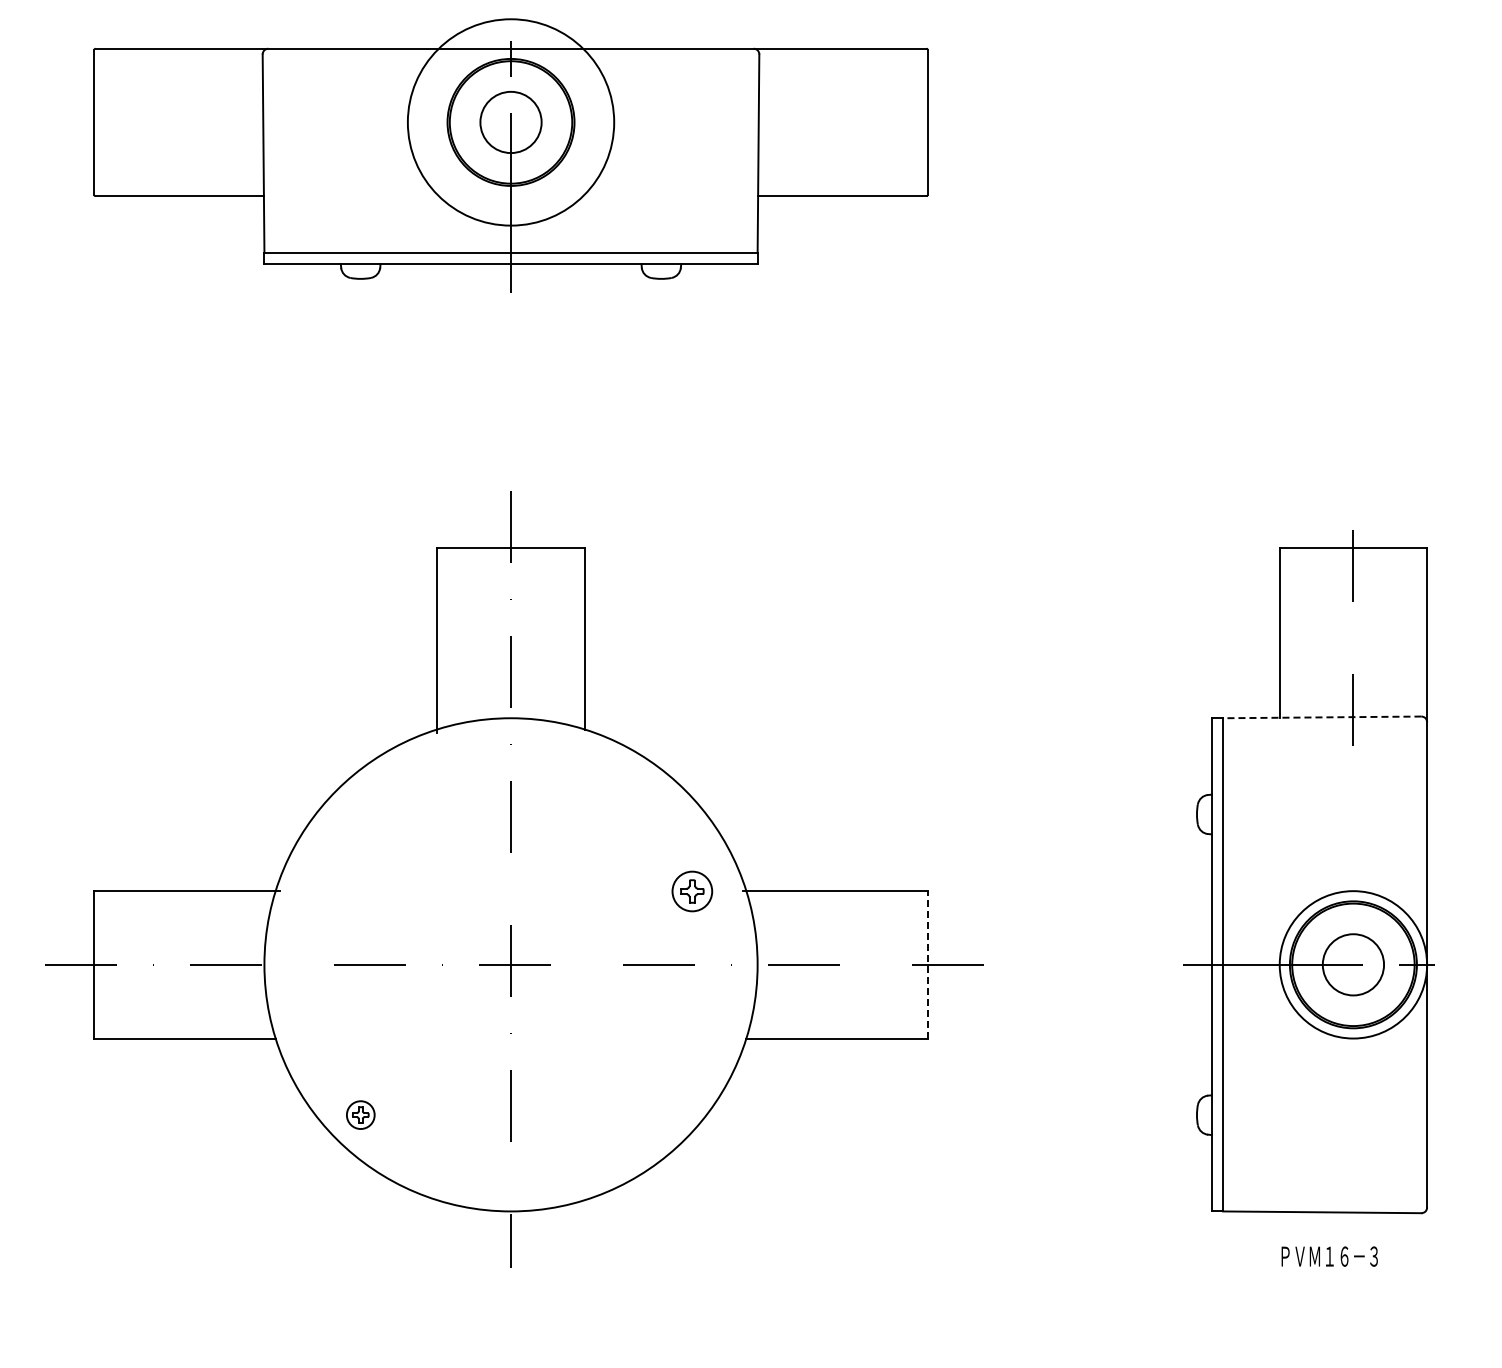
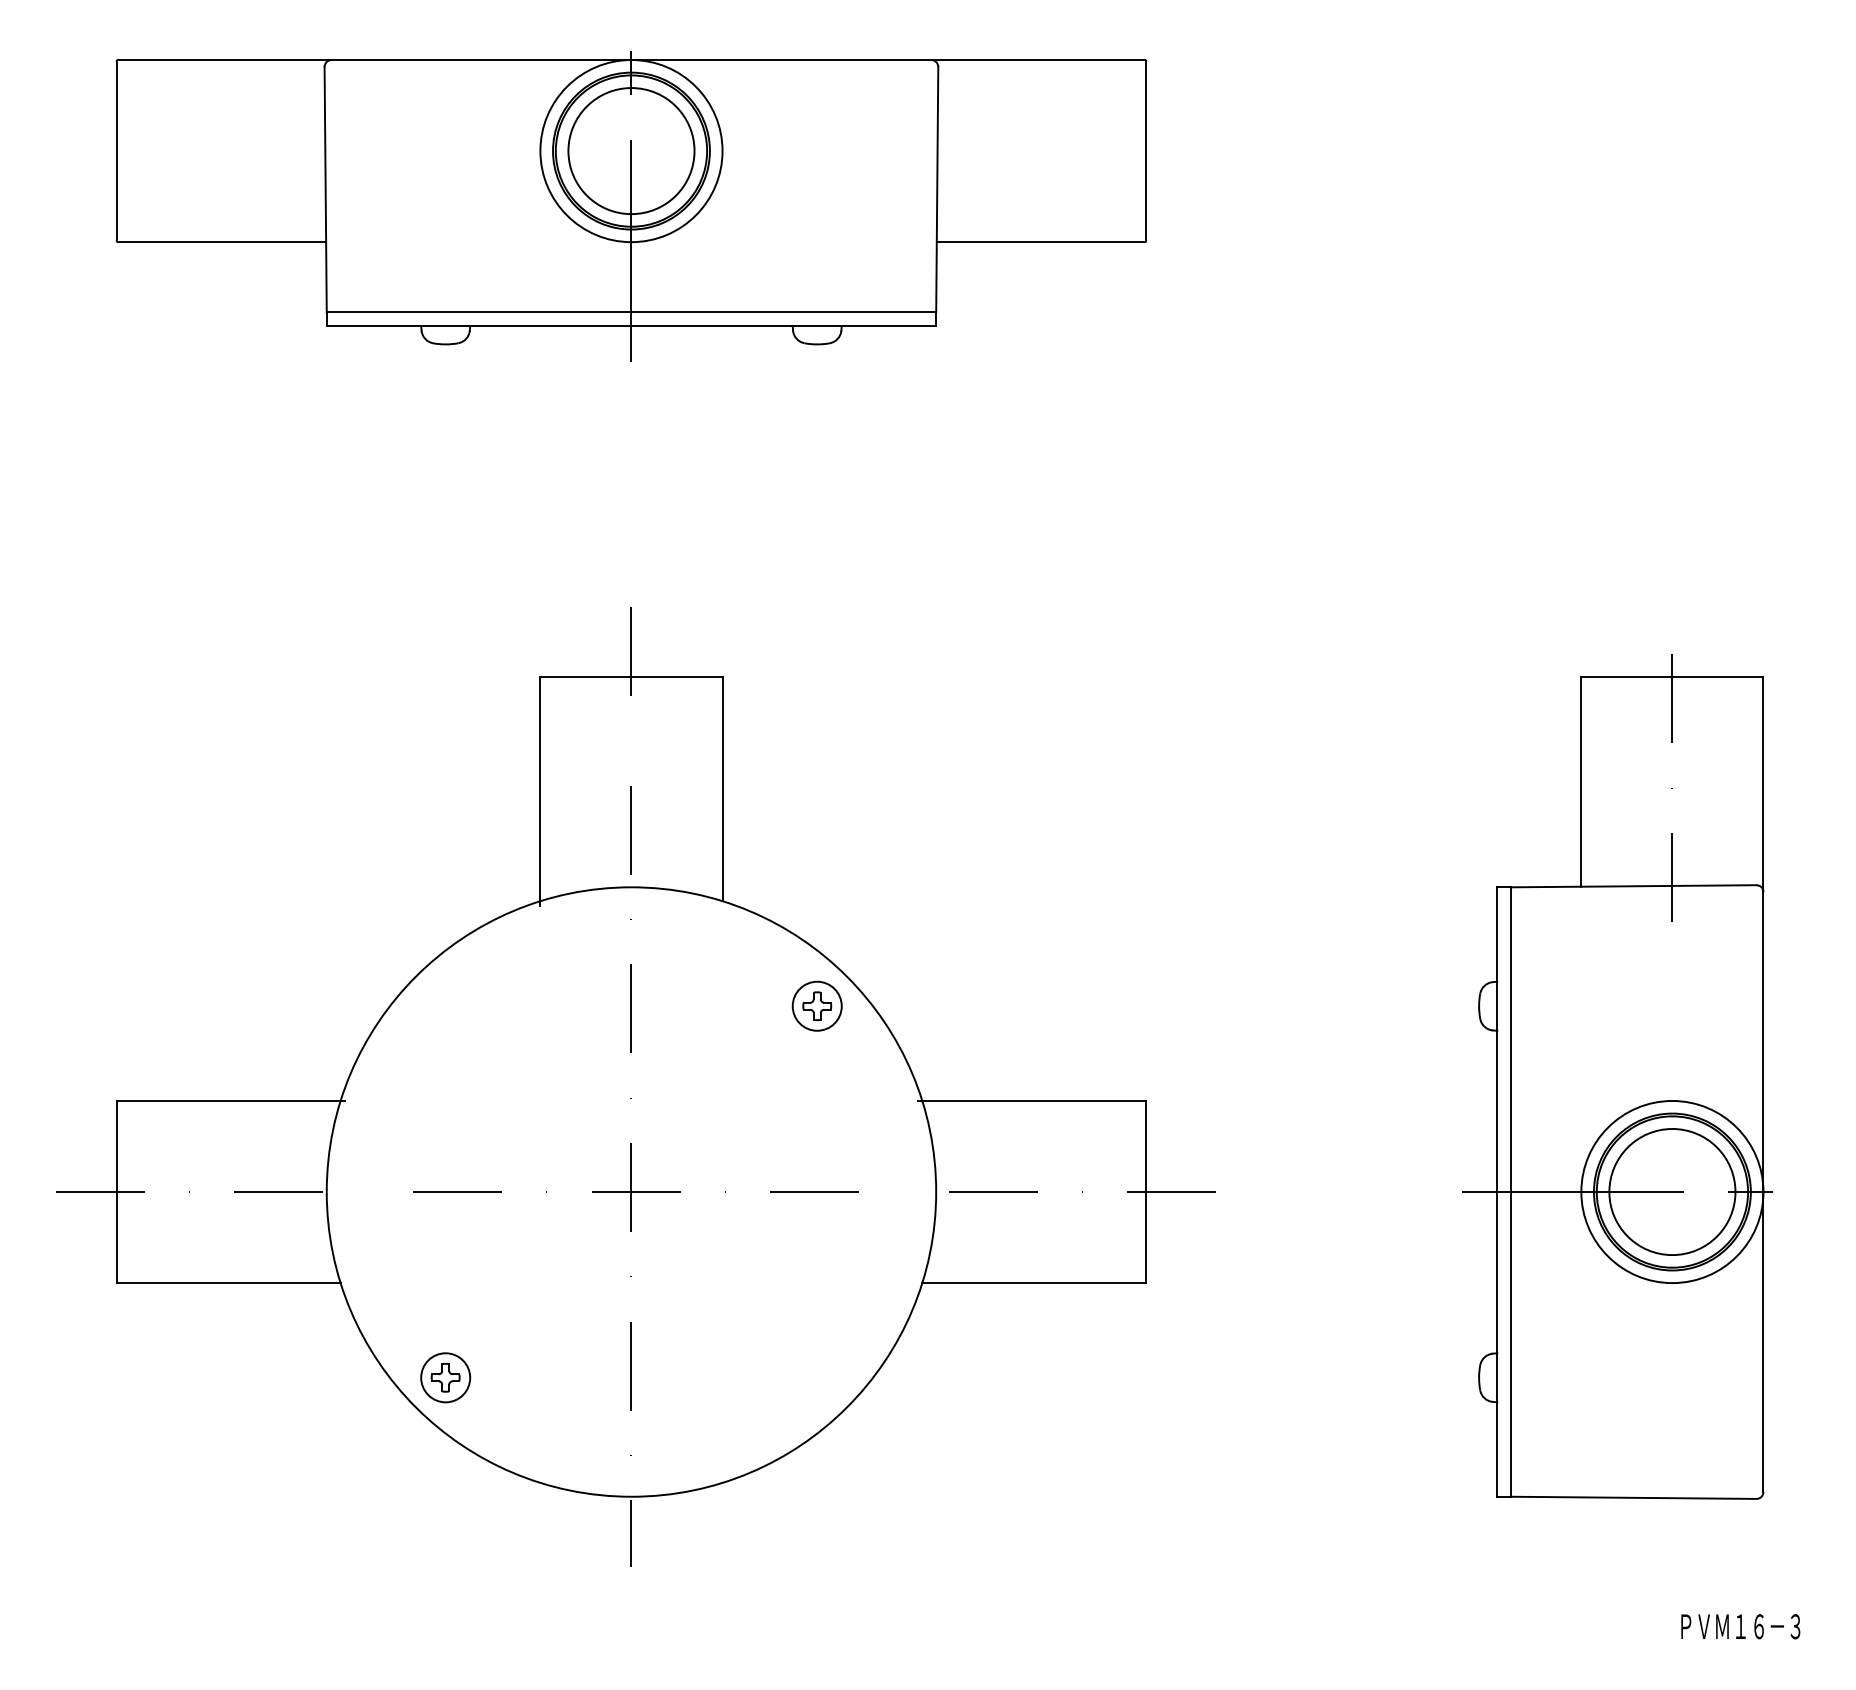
circle: (510, 122) -> (630, 151), size x0.71
circle: (511, 122) -> (632, 151), size x1.67
line: (1321, 717) -> (1632, 886), dashed -> solid
part: (692, 891) -> (817, 1006), moved
line: (927, 964) -> (1146, 1191), dashed -> solid
circle: (1353, 964) -> (1672, 1191), size x1.67
part: (360, 1114) -> (445, 1376), size x1.43
text: (1329, 1256) -> (1740, 1626), moved

